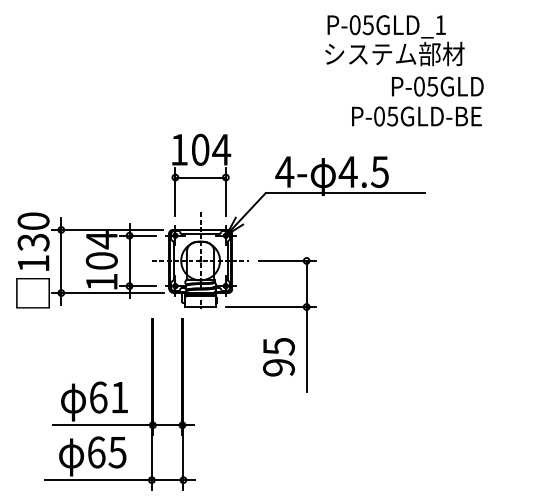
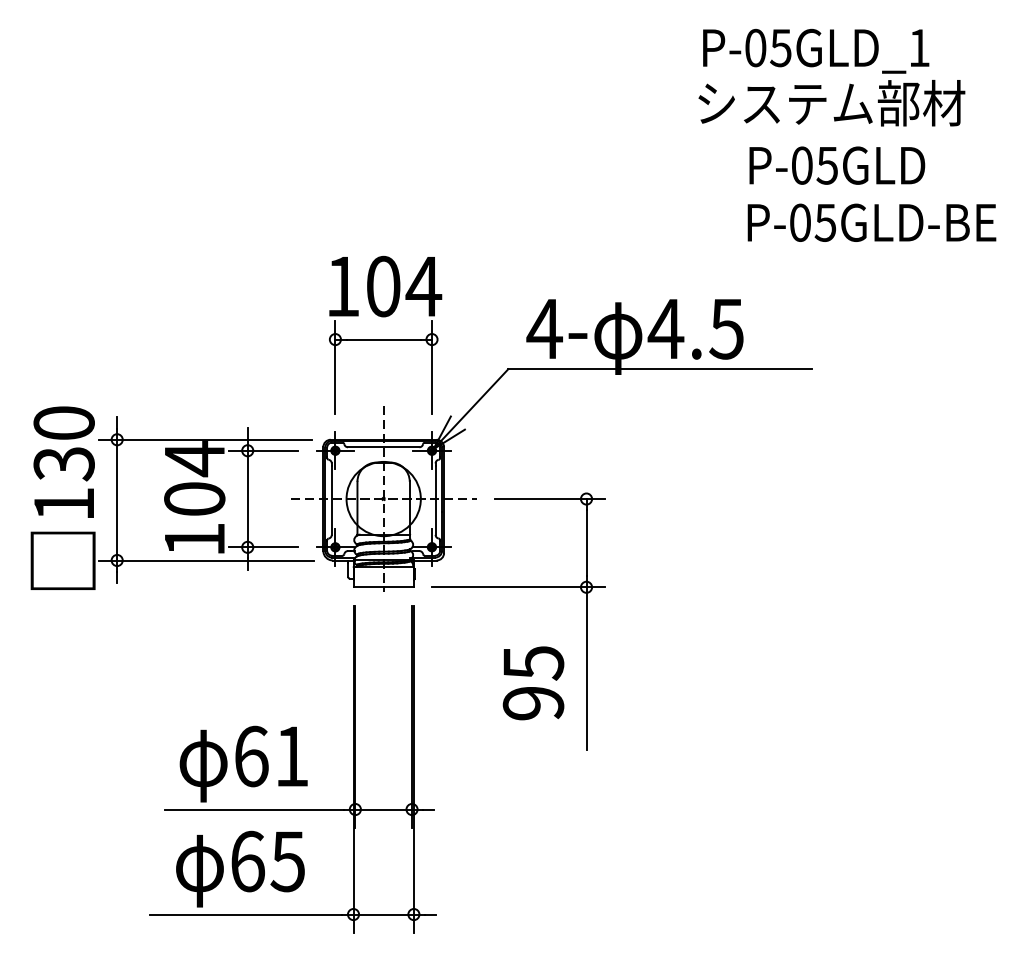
text: (394, 40) -> (831, 77), moved
text: (416, 116) -> (871, 222), moved
part: (119, 404) -> (291, 769), moved

